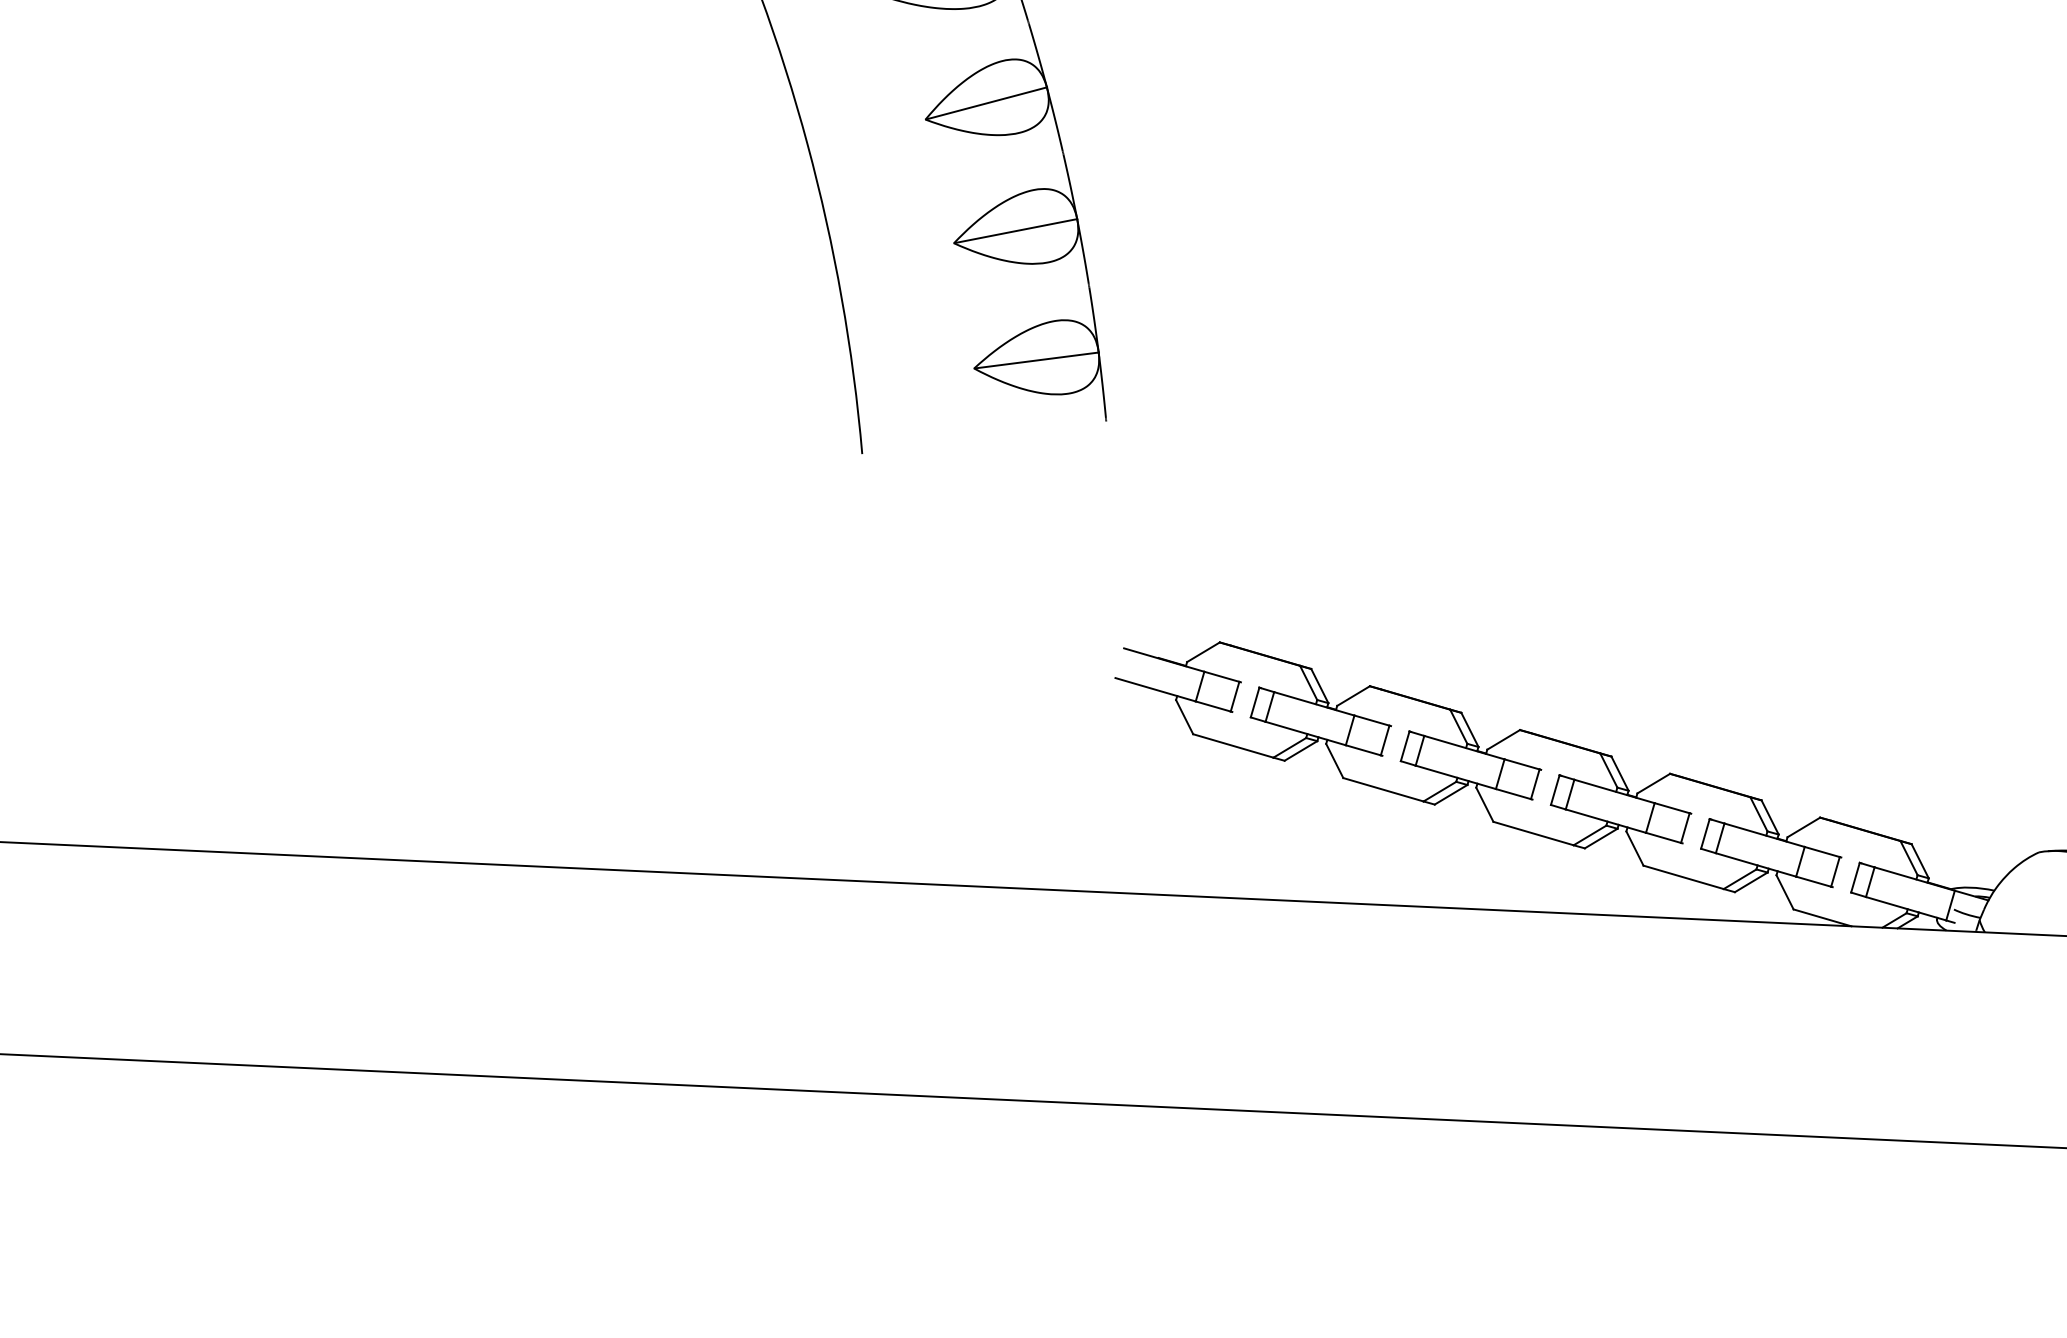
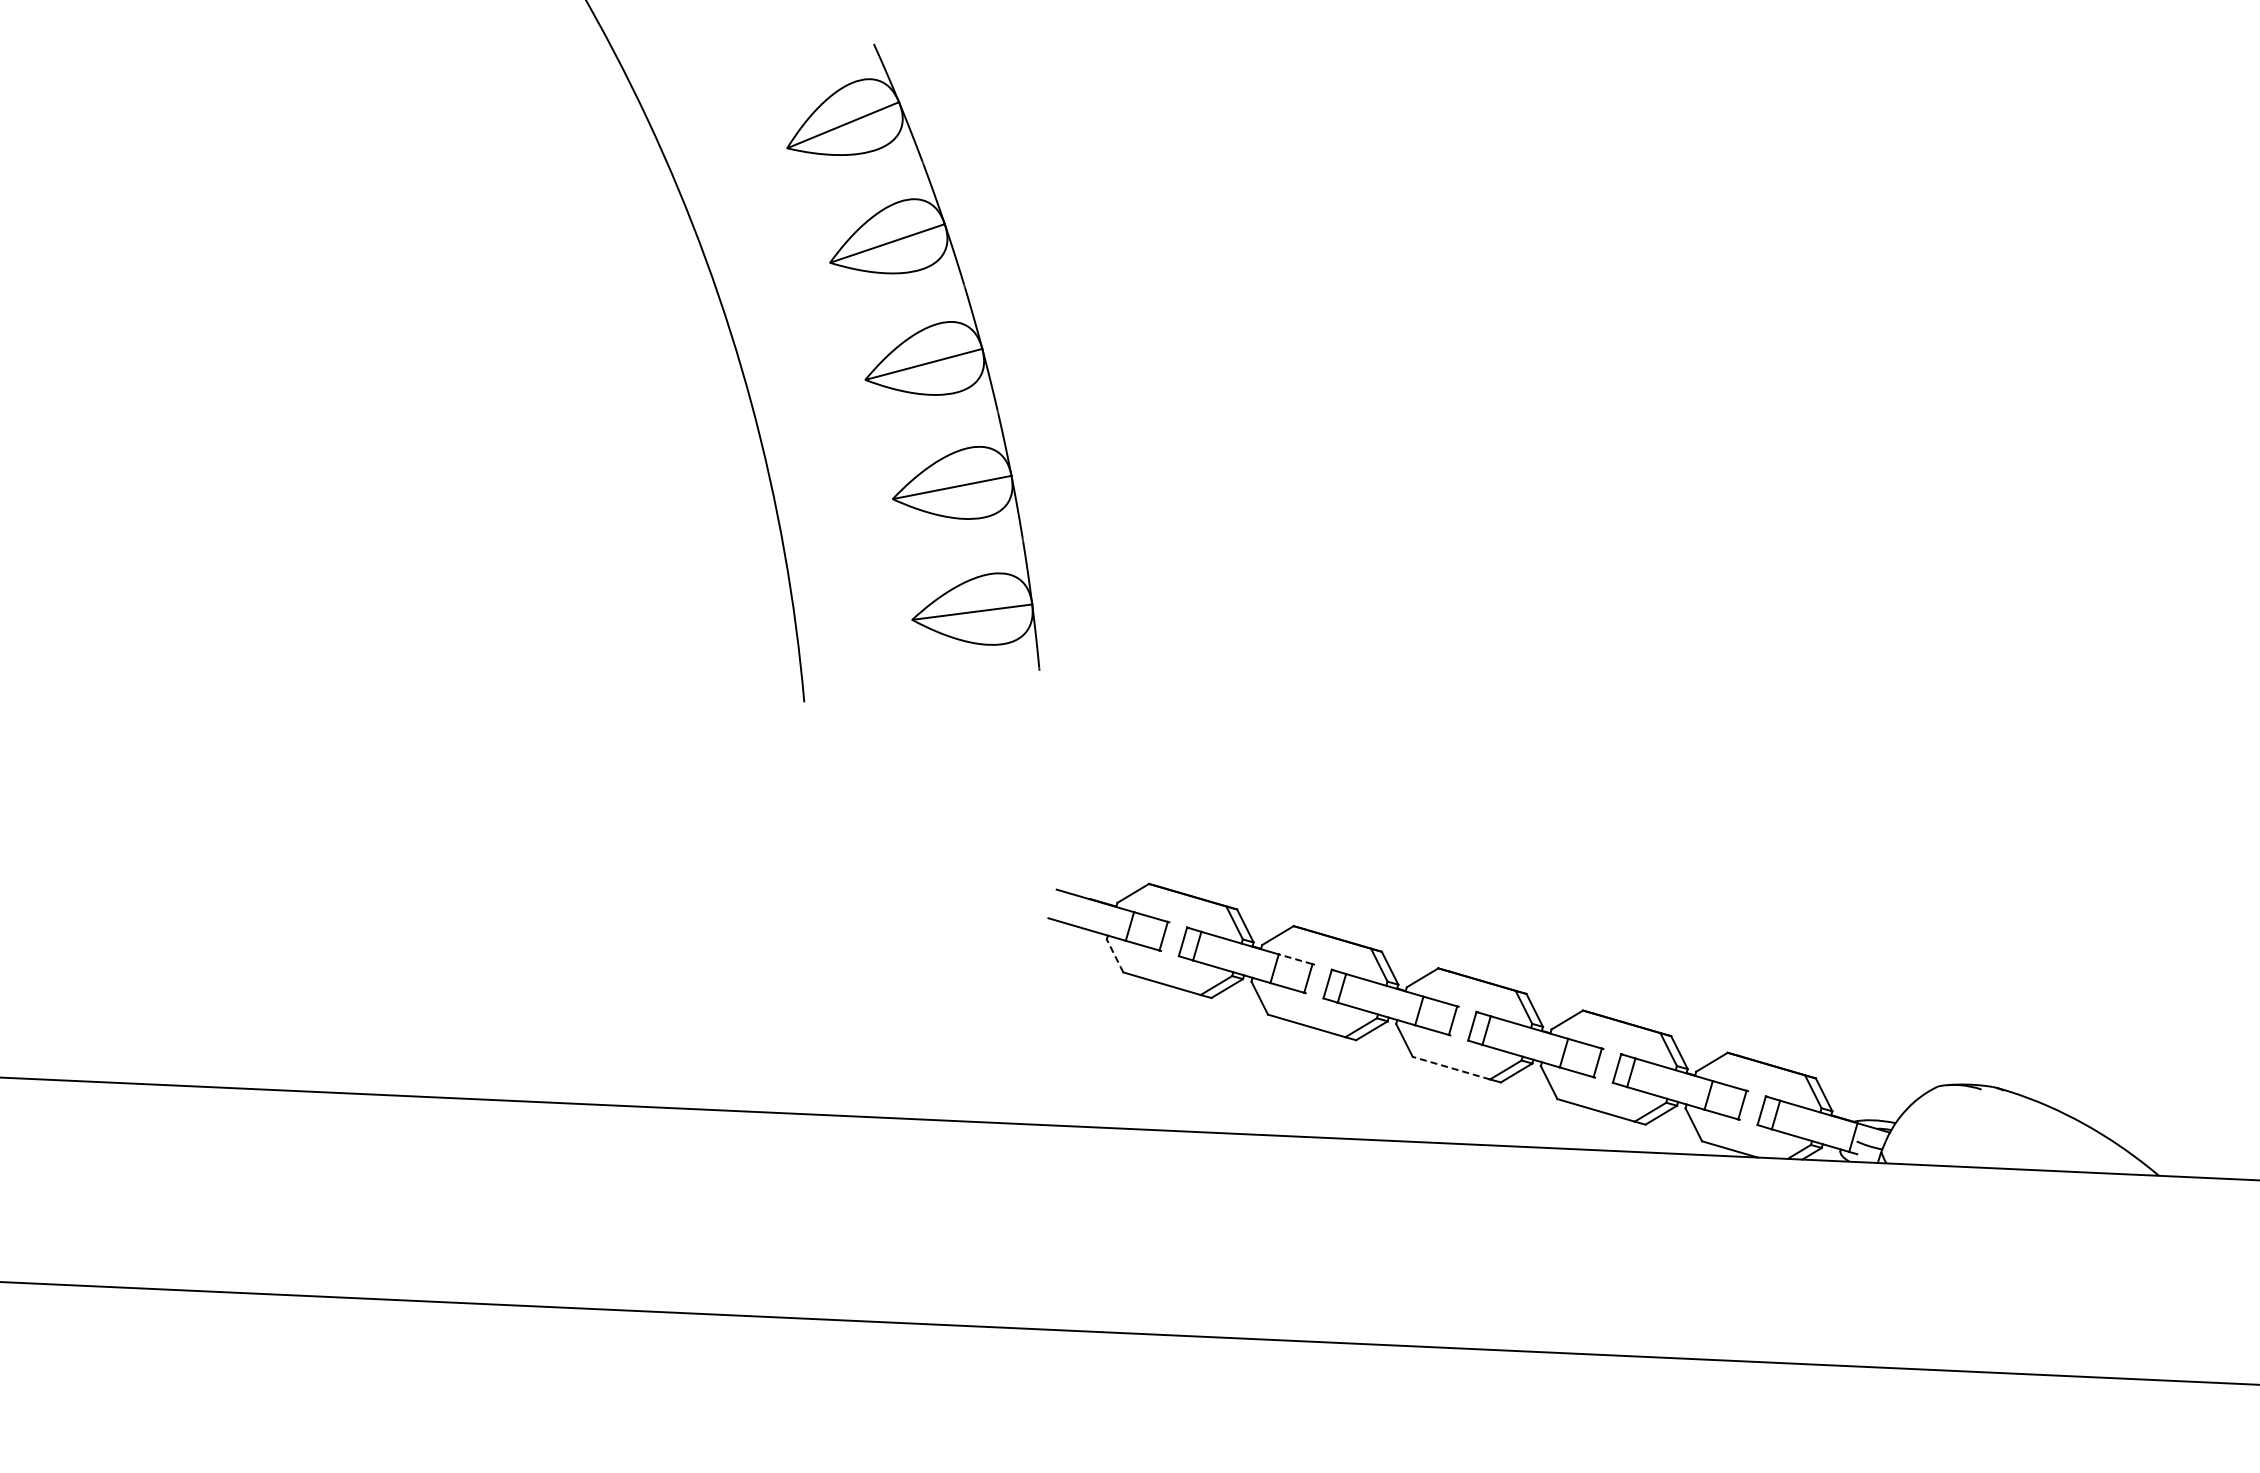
line: (1184, 716) -> (1114, 955), solid -> dashed
line: (1371, 720) -> (1295, 959), solid -> dashed
line: (1532, 833) -> (1450, 1068), solid -> dashed

